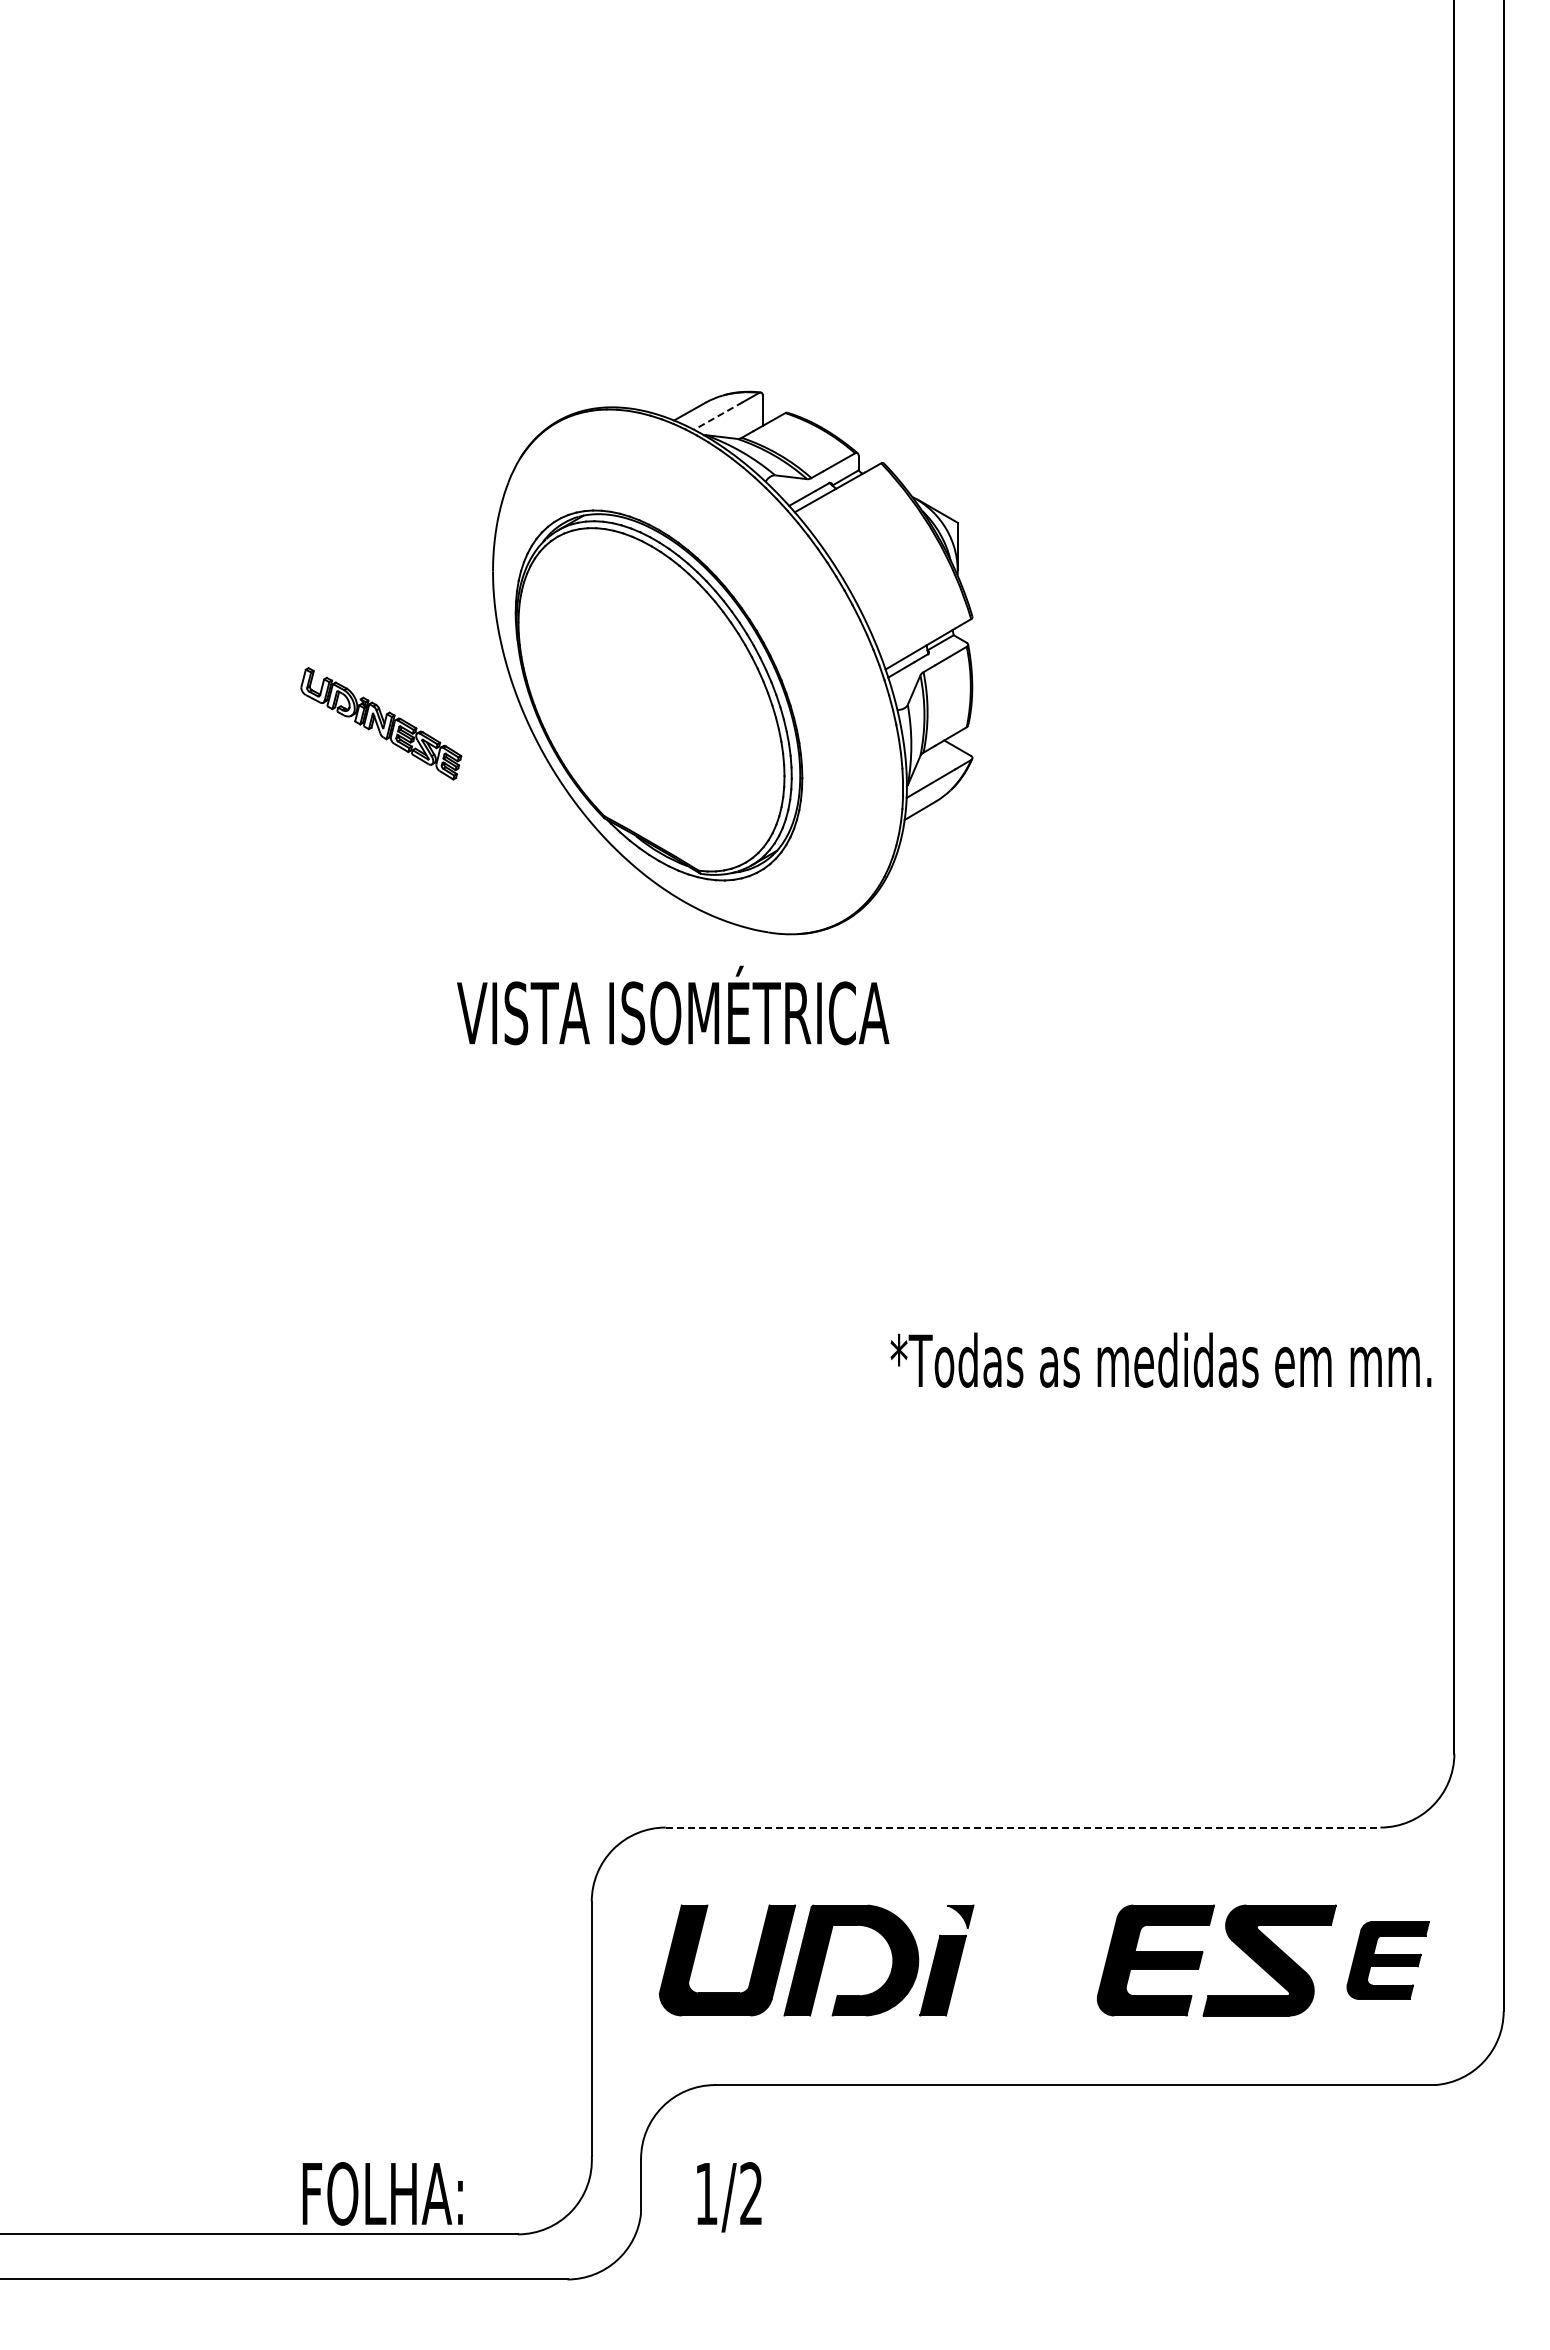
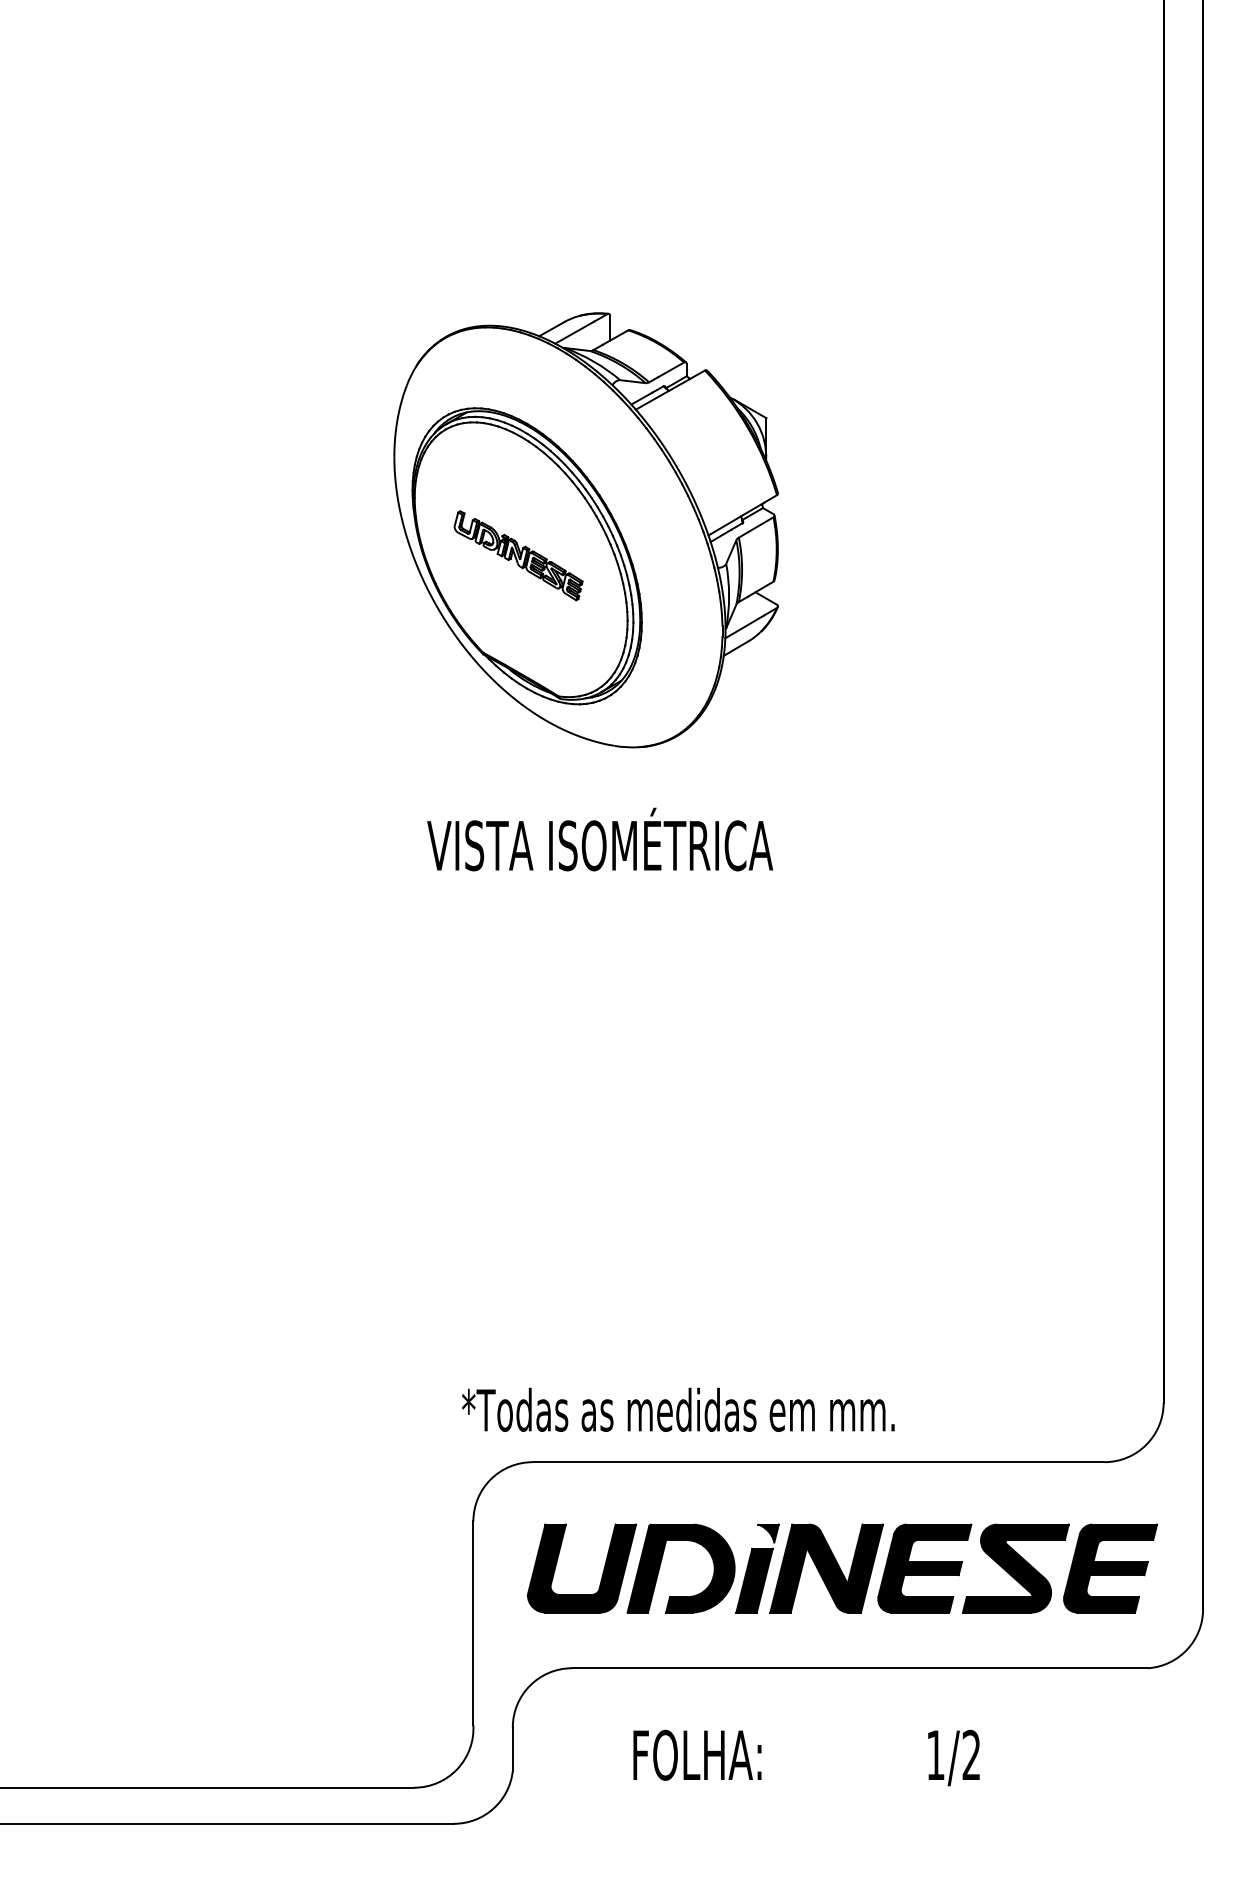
line: (718, 416) -> (574, 333), dashed -> solid
part: (381, 723) -> (518, 555), moved
text: (673, 1005) -> (600, 839), moved
text: (1160, 1359) -> (678, 1409), moved
line: (1023, 1827) -> (818, 1462), dashed -> solid
part: (1033, 1960) -> (826, 1568), added
part: (1388, 1960) -> (1110, 1568), size x1.43
text: (382, 2193) -> (697, 1755), moved
text: (729, 2197) -> (954, 1758), moved

